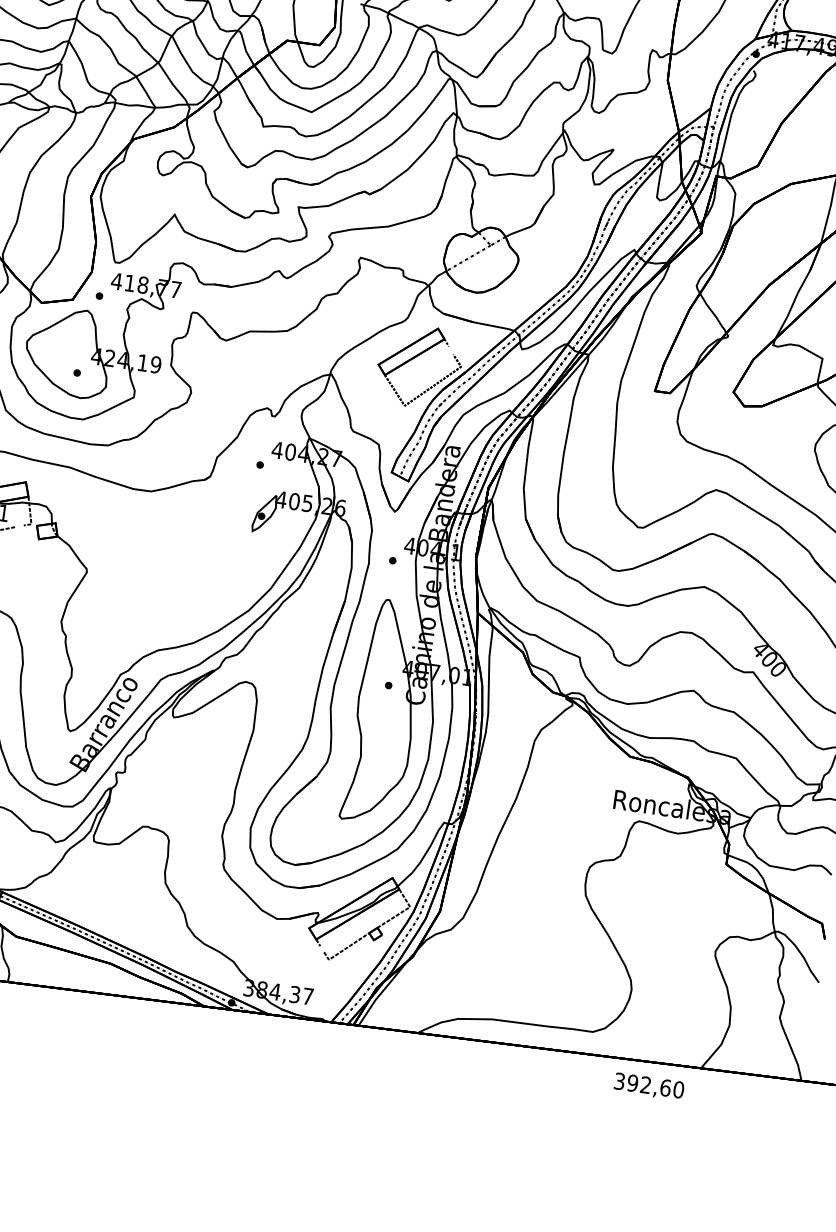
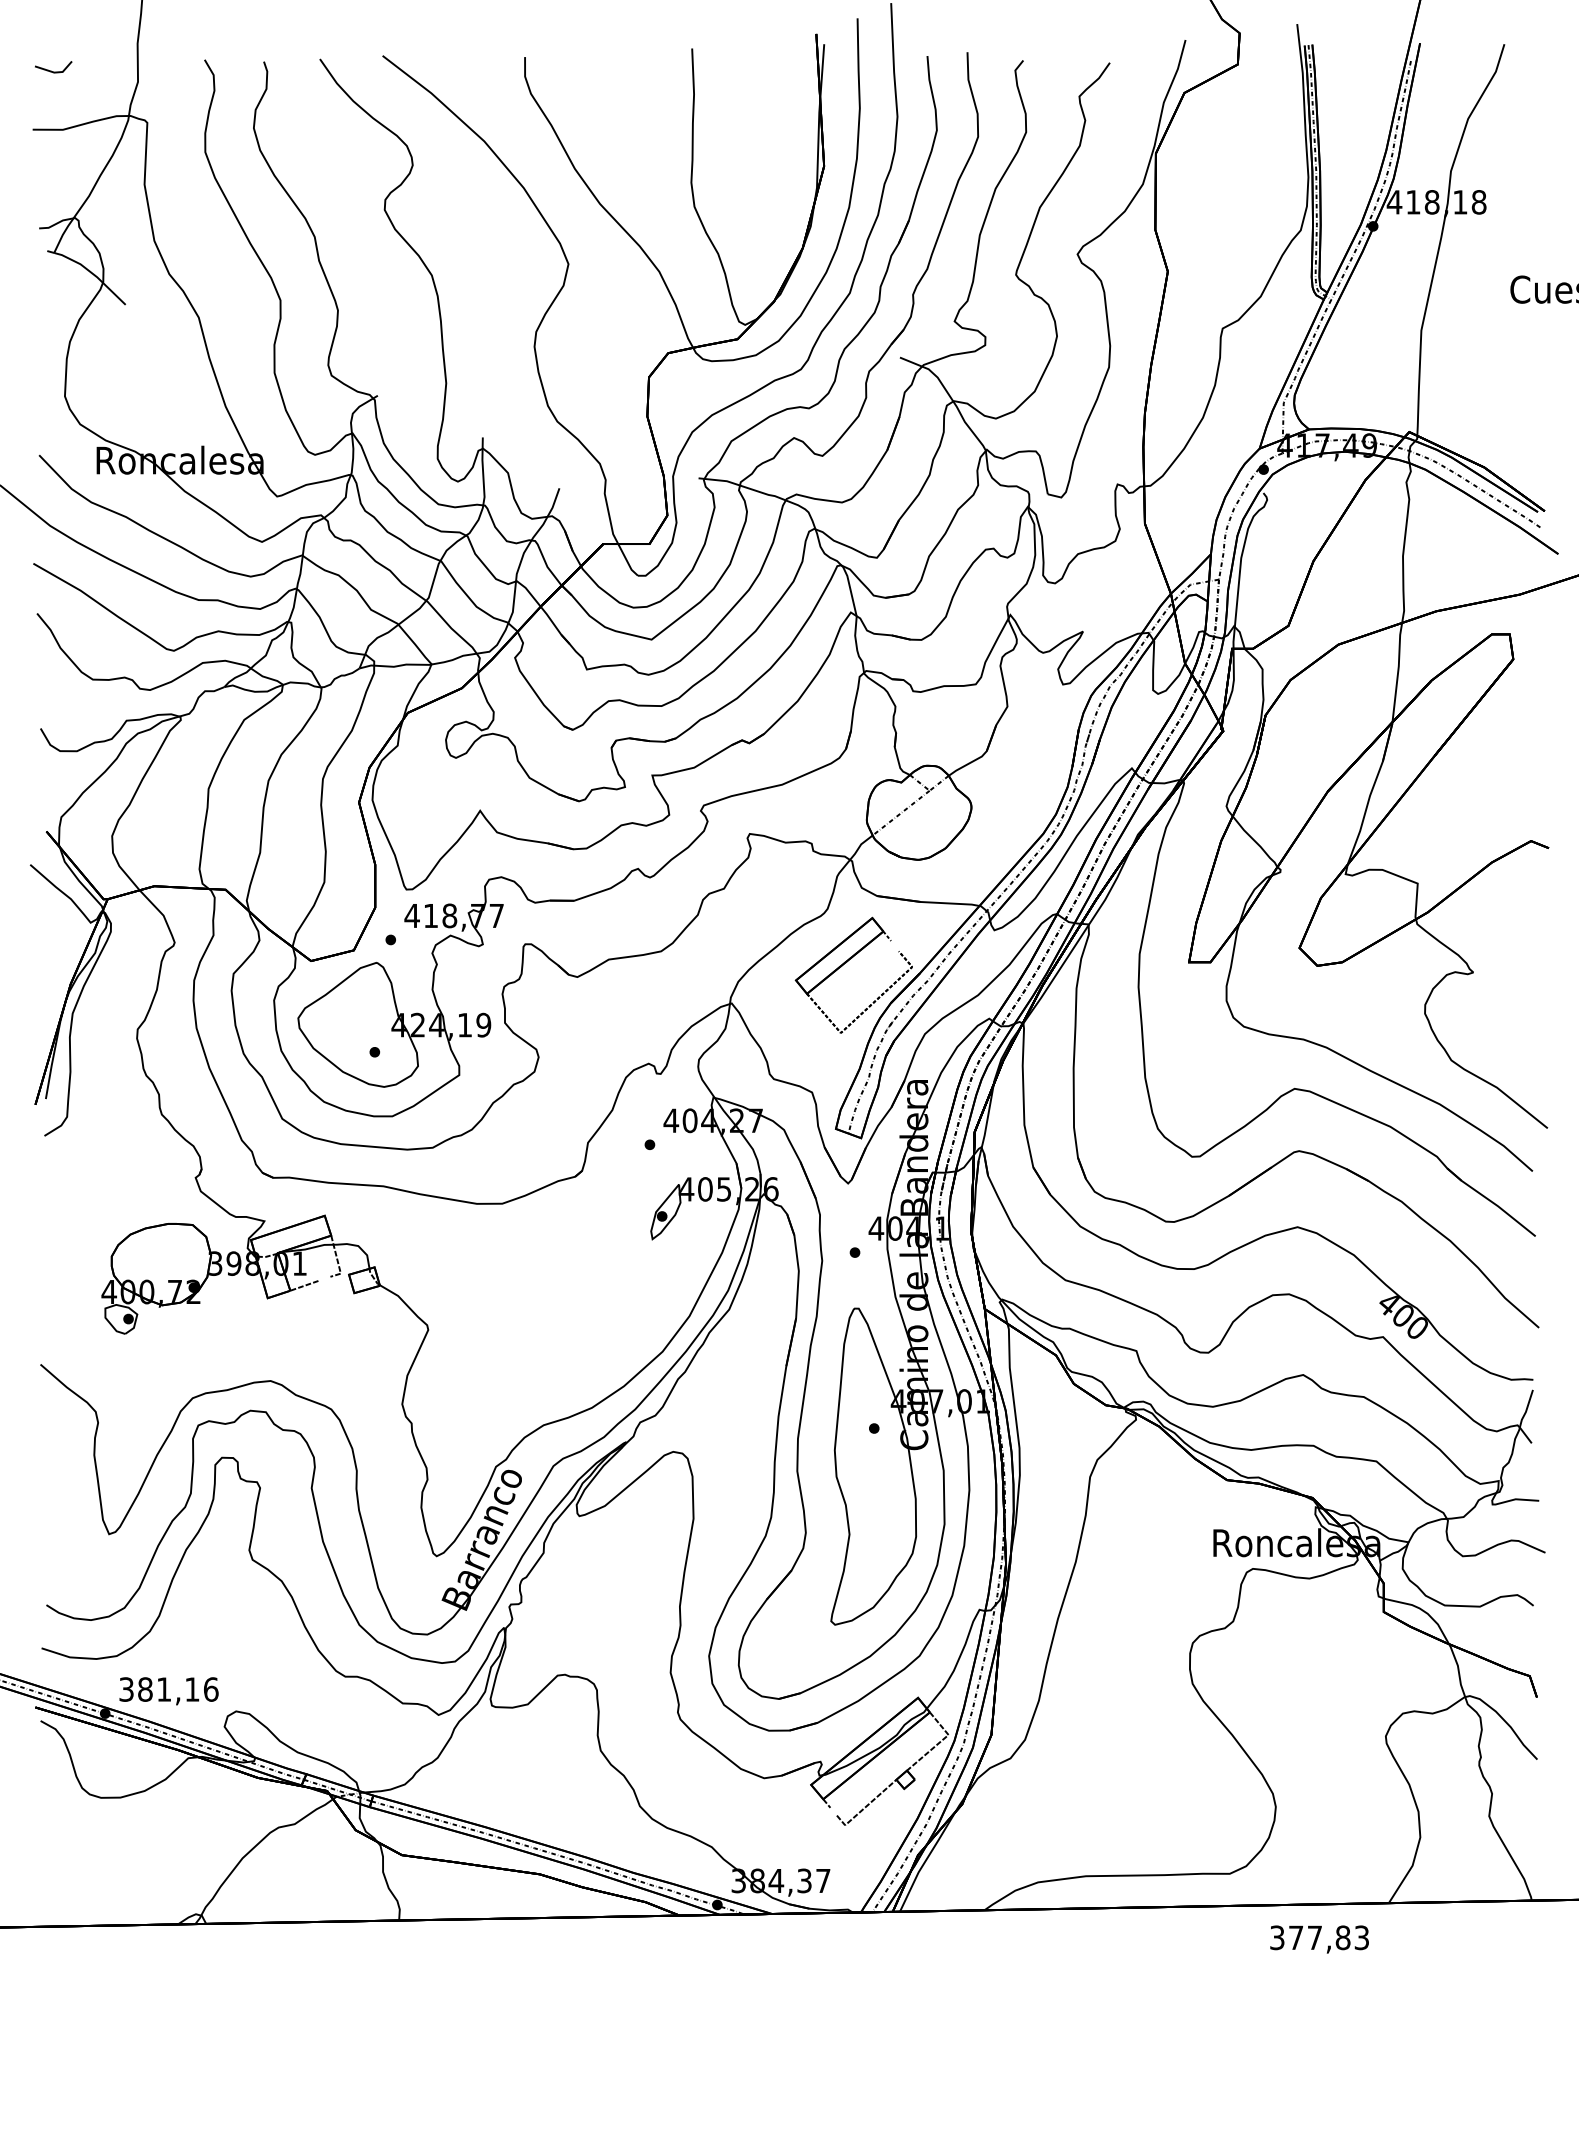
text: (655, 1086) -> (1328, 1937), 392,60 -> 377,83

